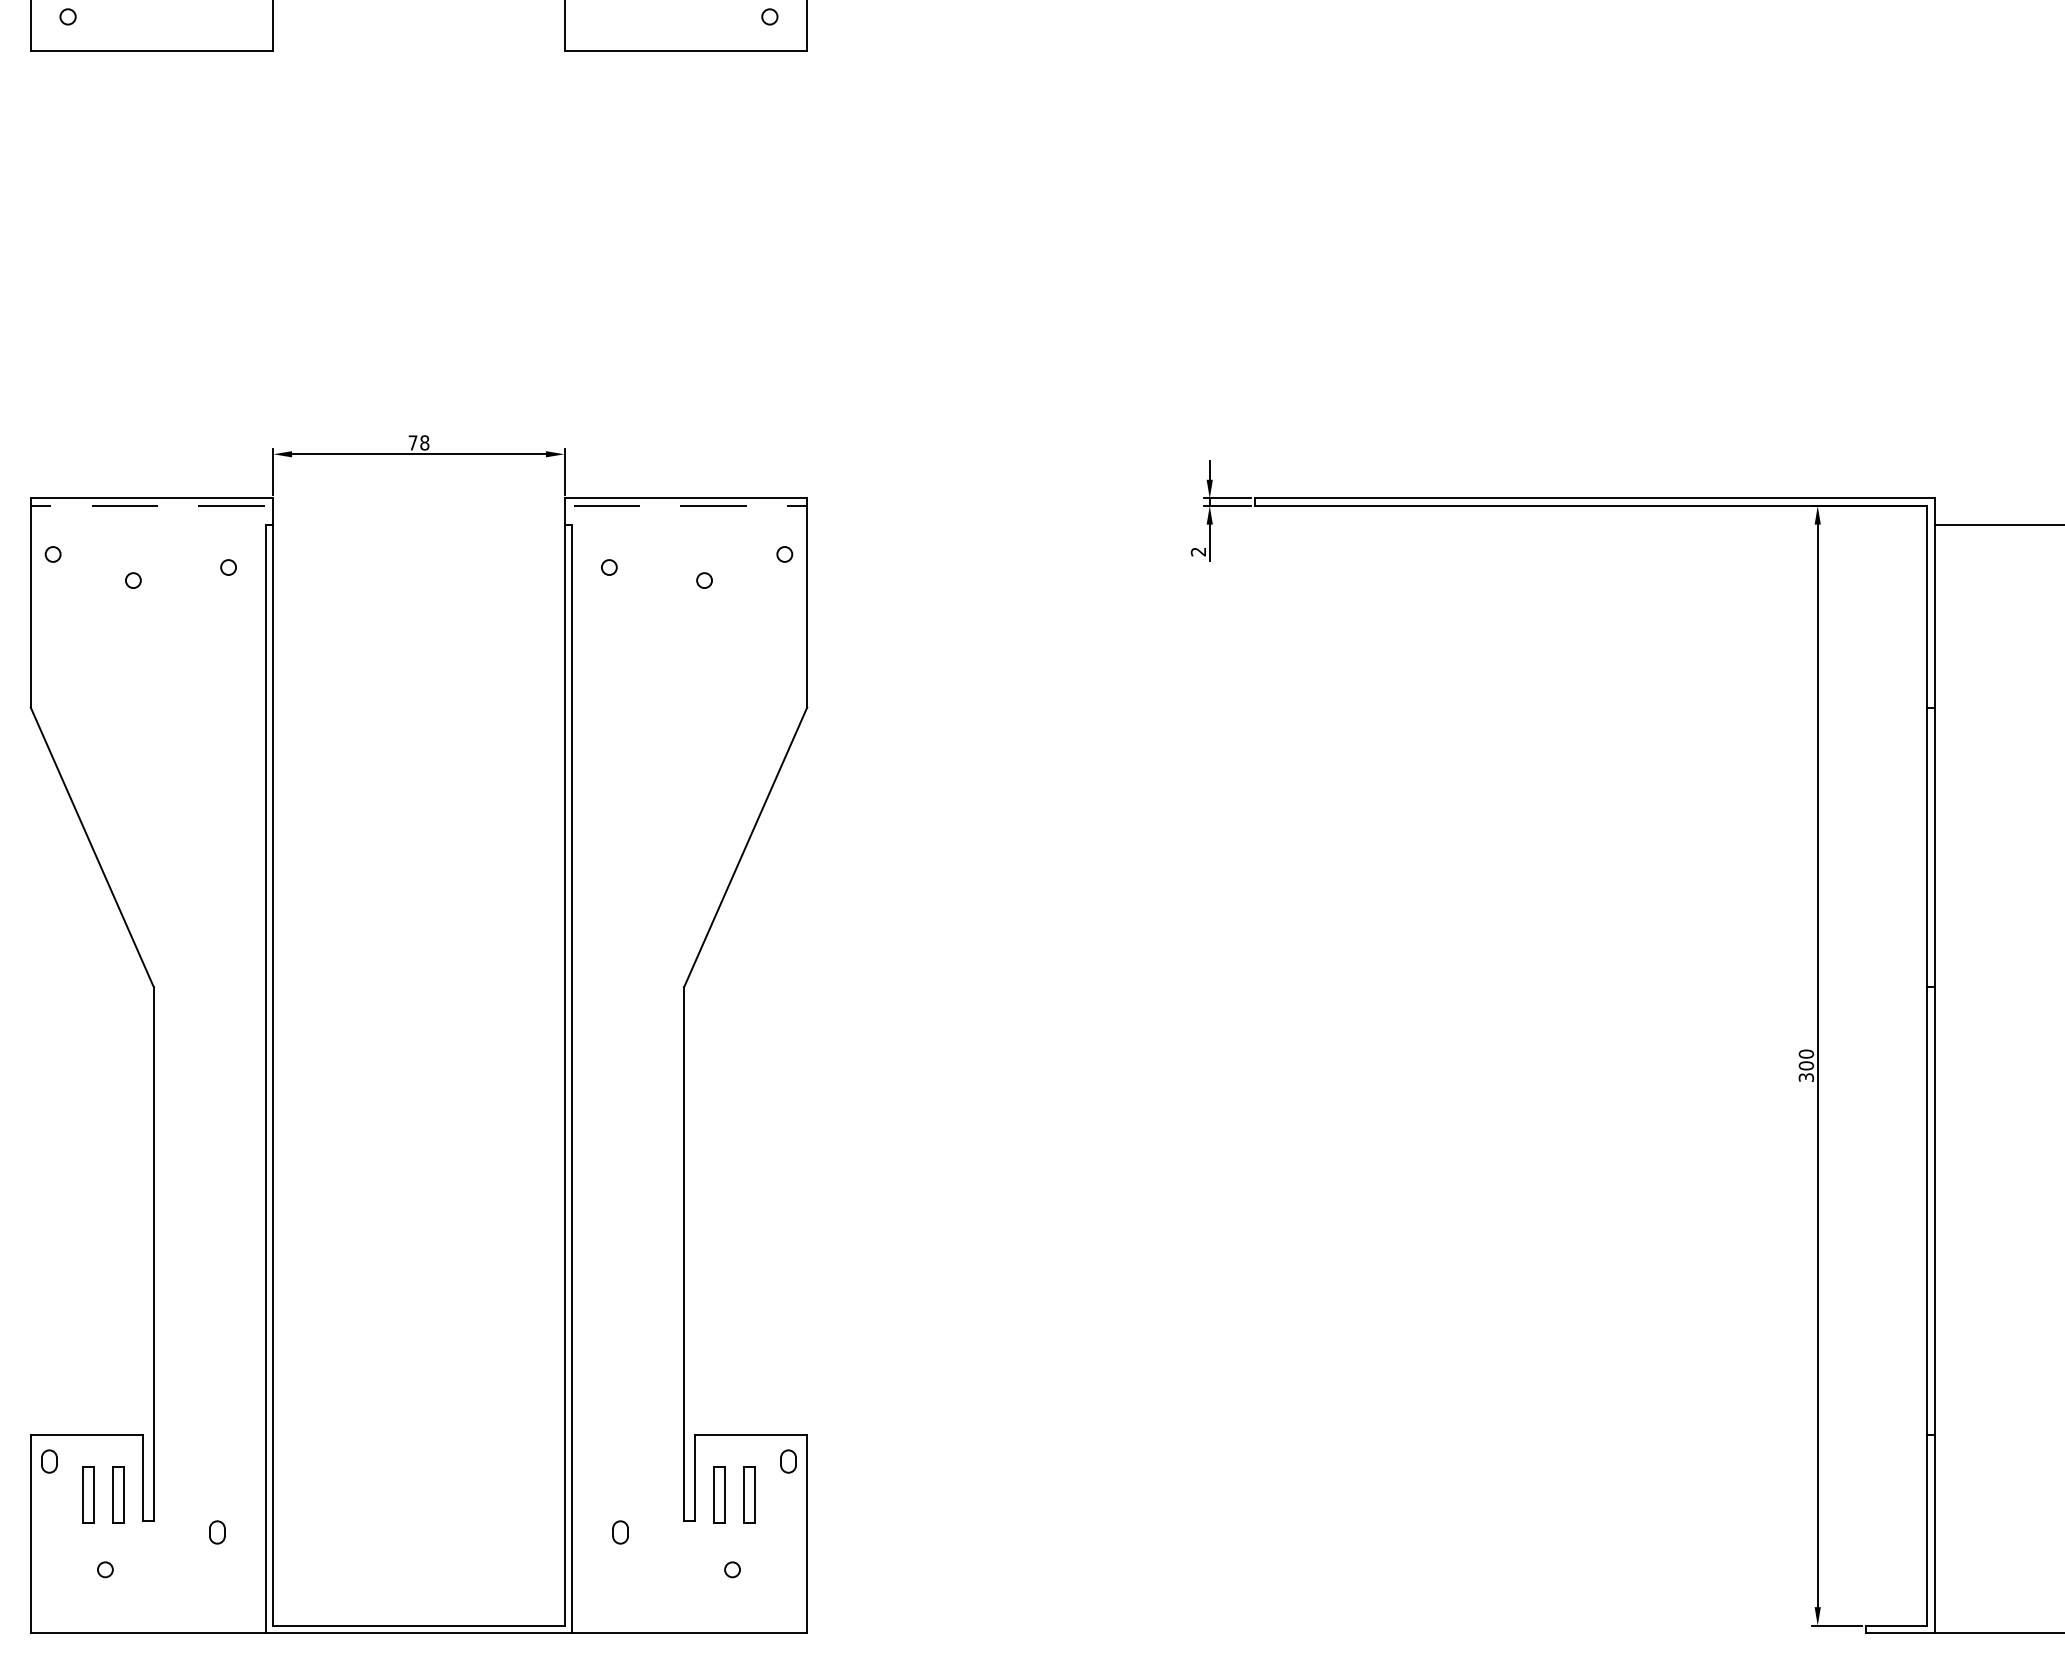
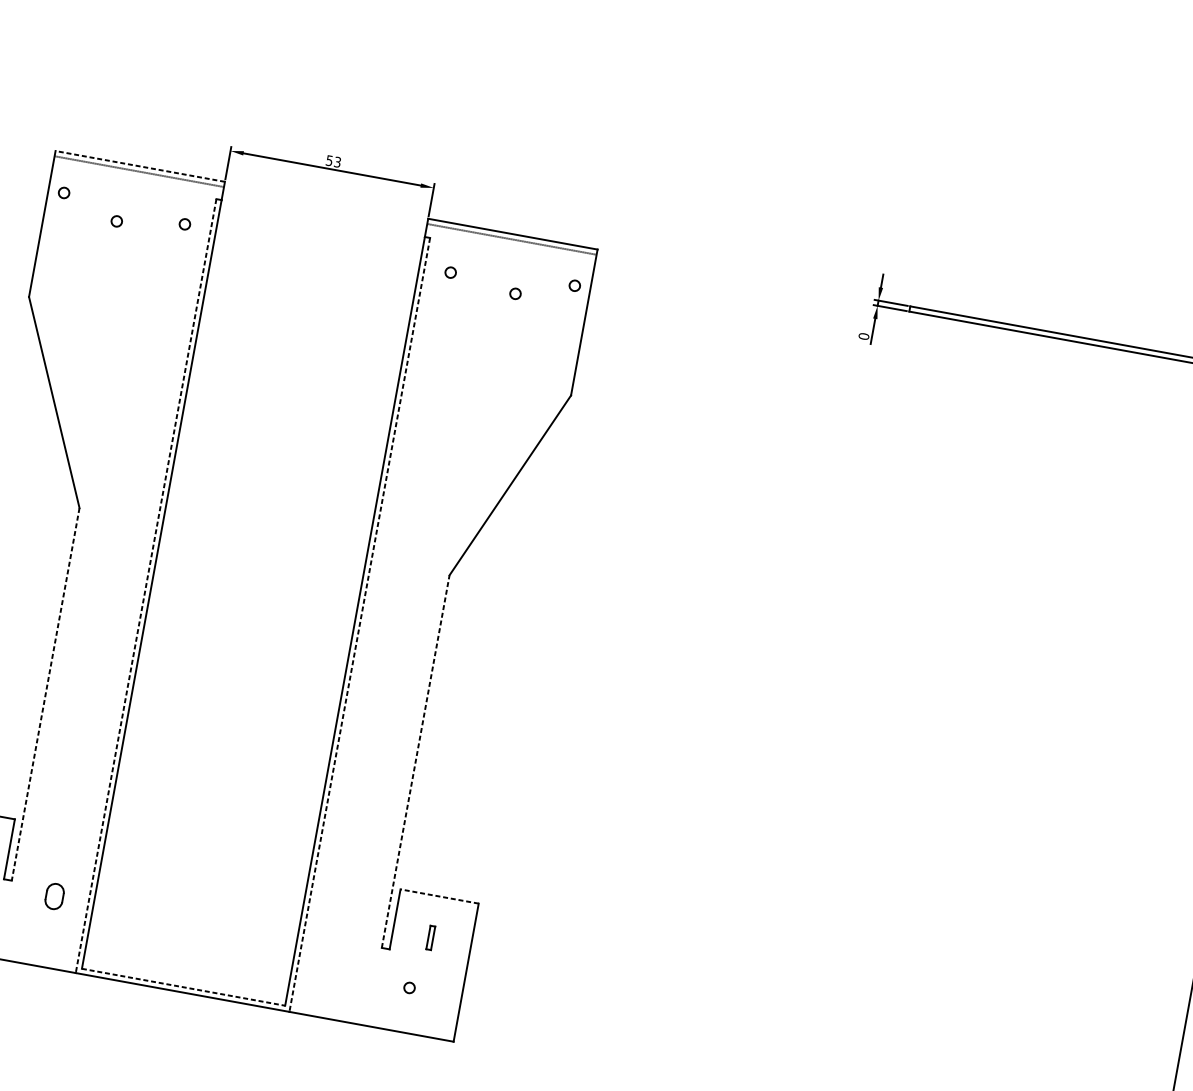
text: (418, 442) -> (333, 161), 78 -> 53
line: (151, 498) -> (139, 166), solid -> dashed
text: (1198, 551) -> (864, 336), 2 -> 0
line: (265, 1079) -> (145, 586), solid -> dashed
line: (572, 1079) -> (360, 625), solid -> dashed
line: (153, 1254) -> (45, 694), solid -> dashed
line: (684, 1254) -> (416, 761), solid -> dashed
line: (751, 1435) -> (439, 896), solid -> dashed
part: (788, 1461) -> (462, 919), removed
part: (719, 1494) -> (410, 933), removed
part: (749, 1494) -> (430, 937), size x0.6
part: (217, 1532) -> (54, 896), size x1.6
part: (620, 1532) -> (336, 947), removed
line: (418, 1625) -> (183, 986), solid -> dashed

